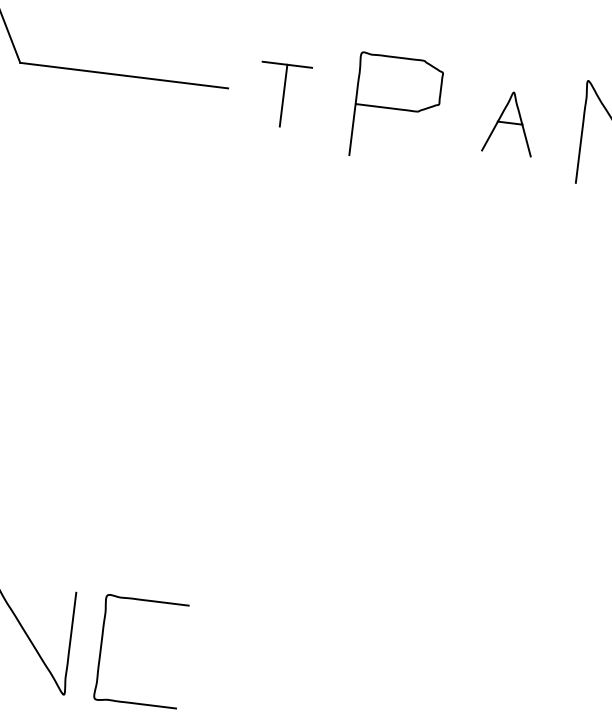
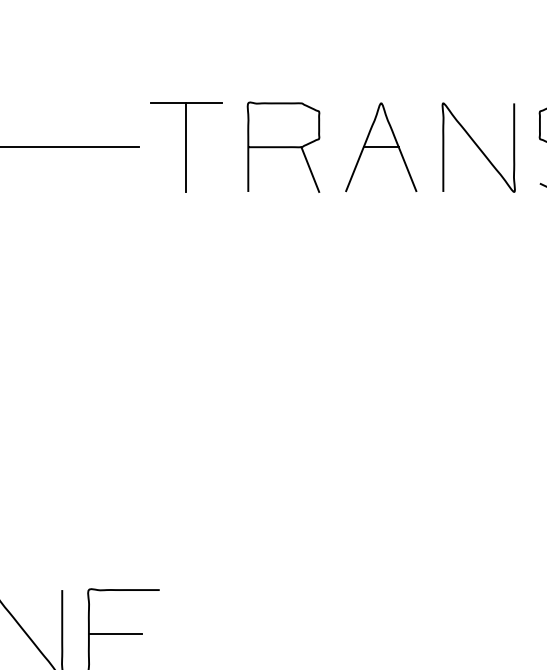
part: (283, 95) -> (186, 147), size x1.67
part: (510, 123) -> (381, 147), size x1.67
line: (424, 138) -> (310, 169), added
line: (132, 649) -> (115, 633), added

